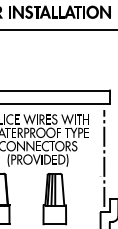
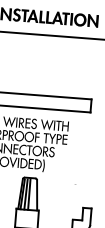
line: (104, 158) -> (80, 166), removed

